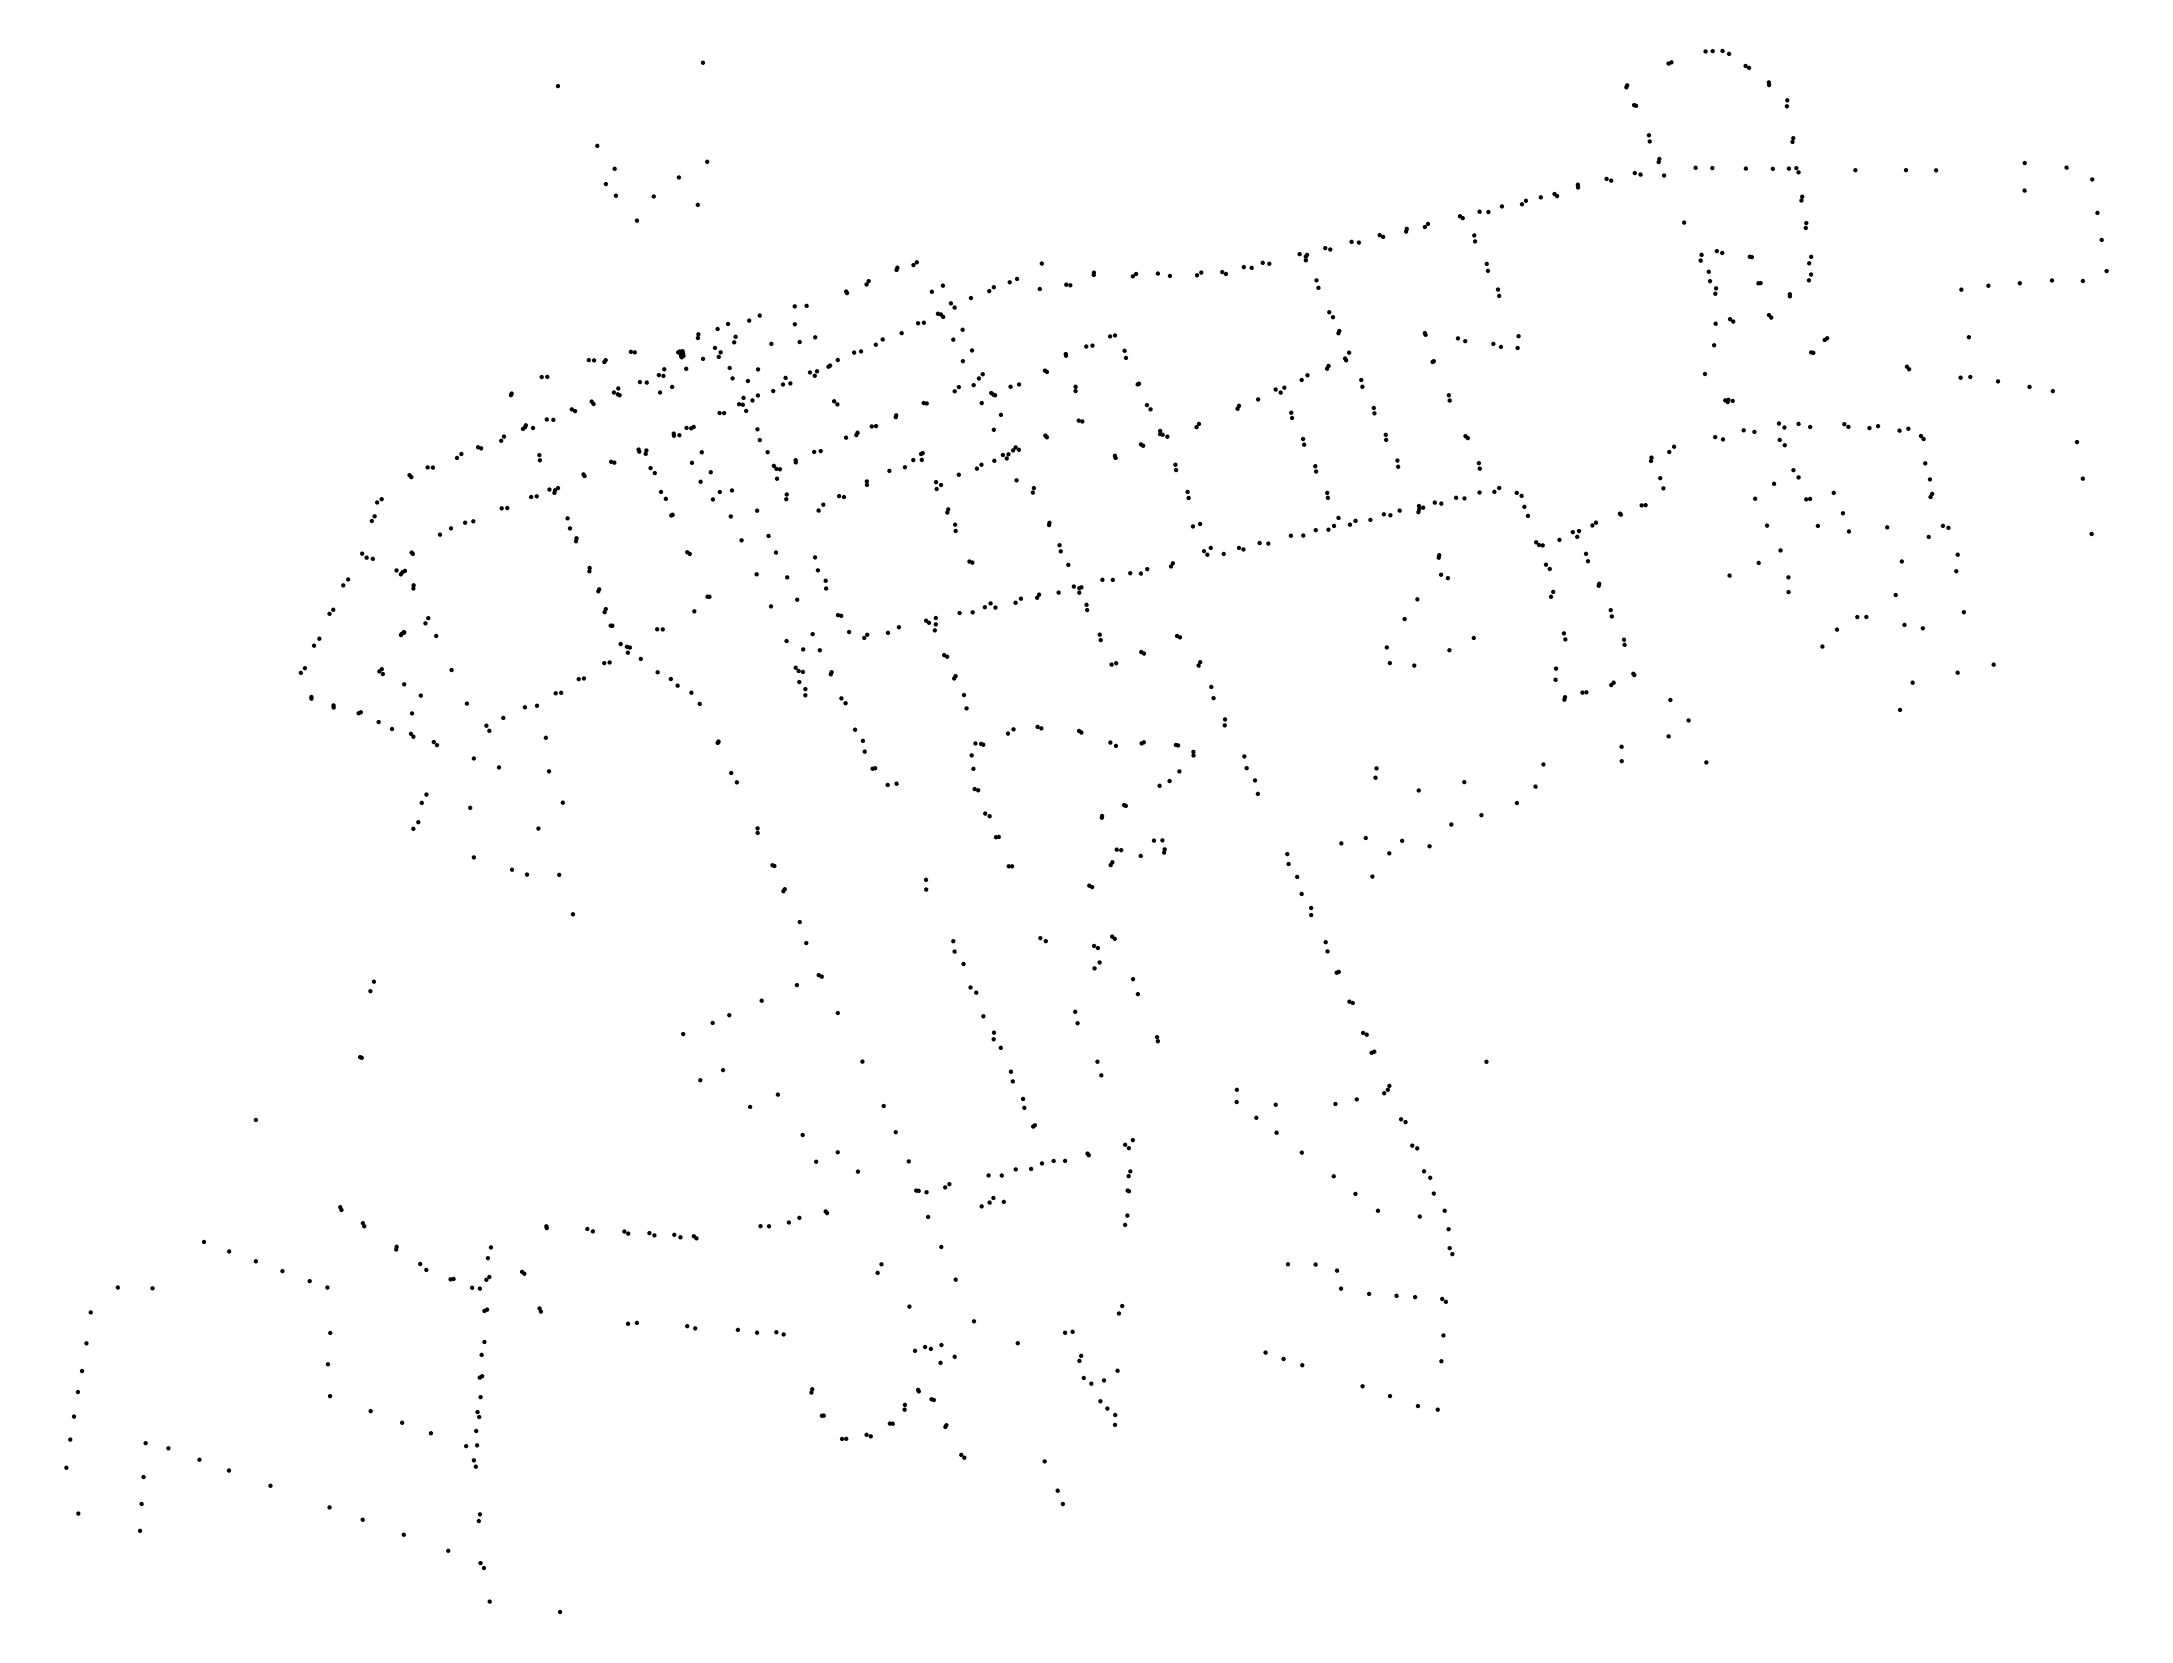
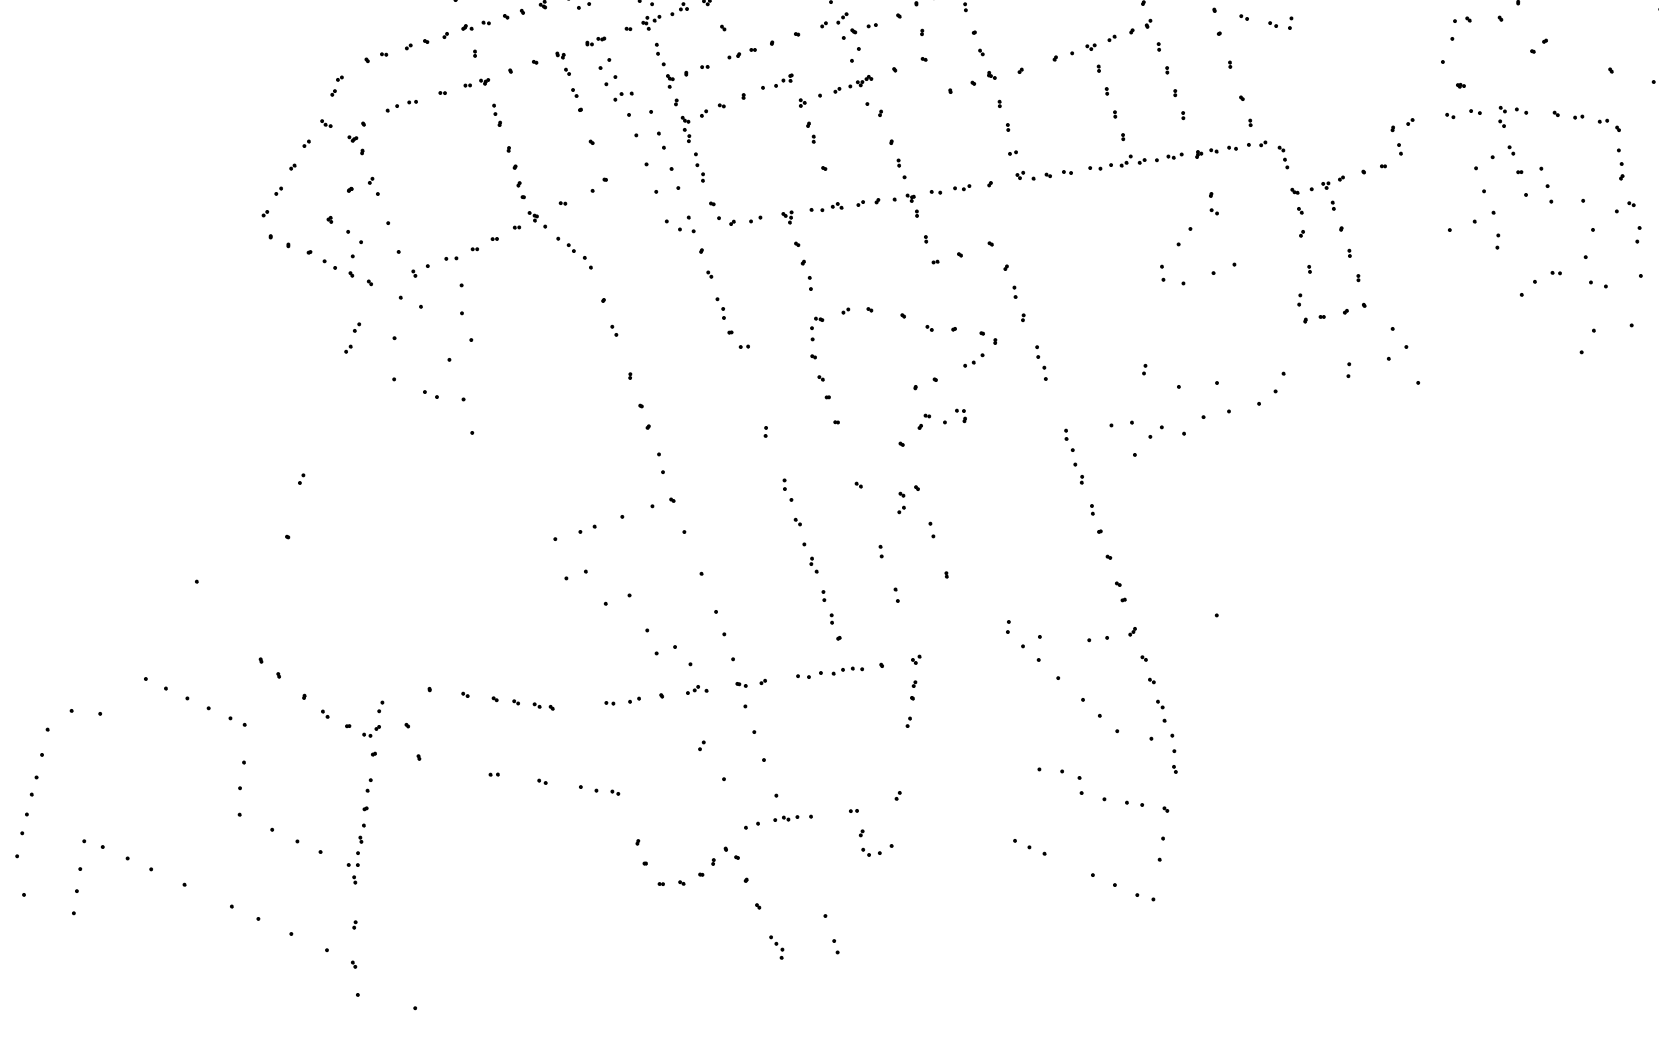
part: (800, 681) -> (685, 129), moved
part: (992, 1201) -> (697, 689), moved
part: (928, 1347) -> (786, 818), moved
part: (1107, 1412) -> (776, 947), moved

